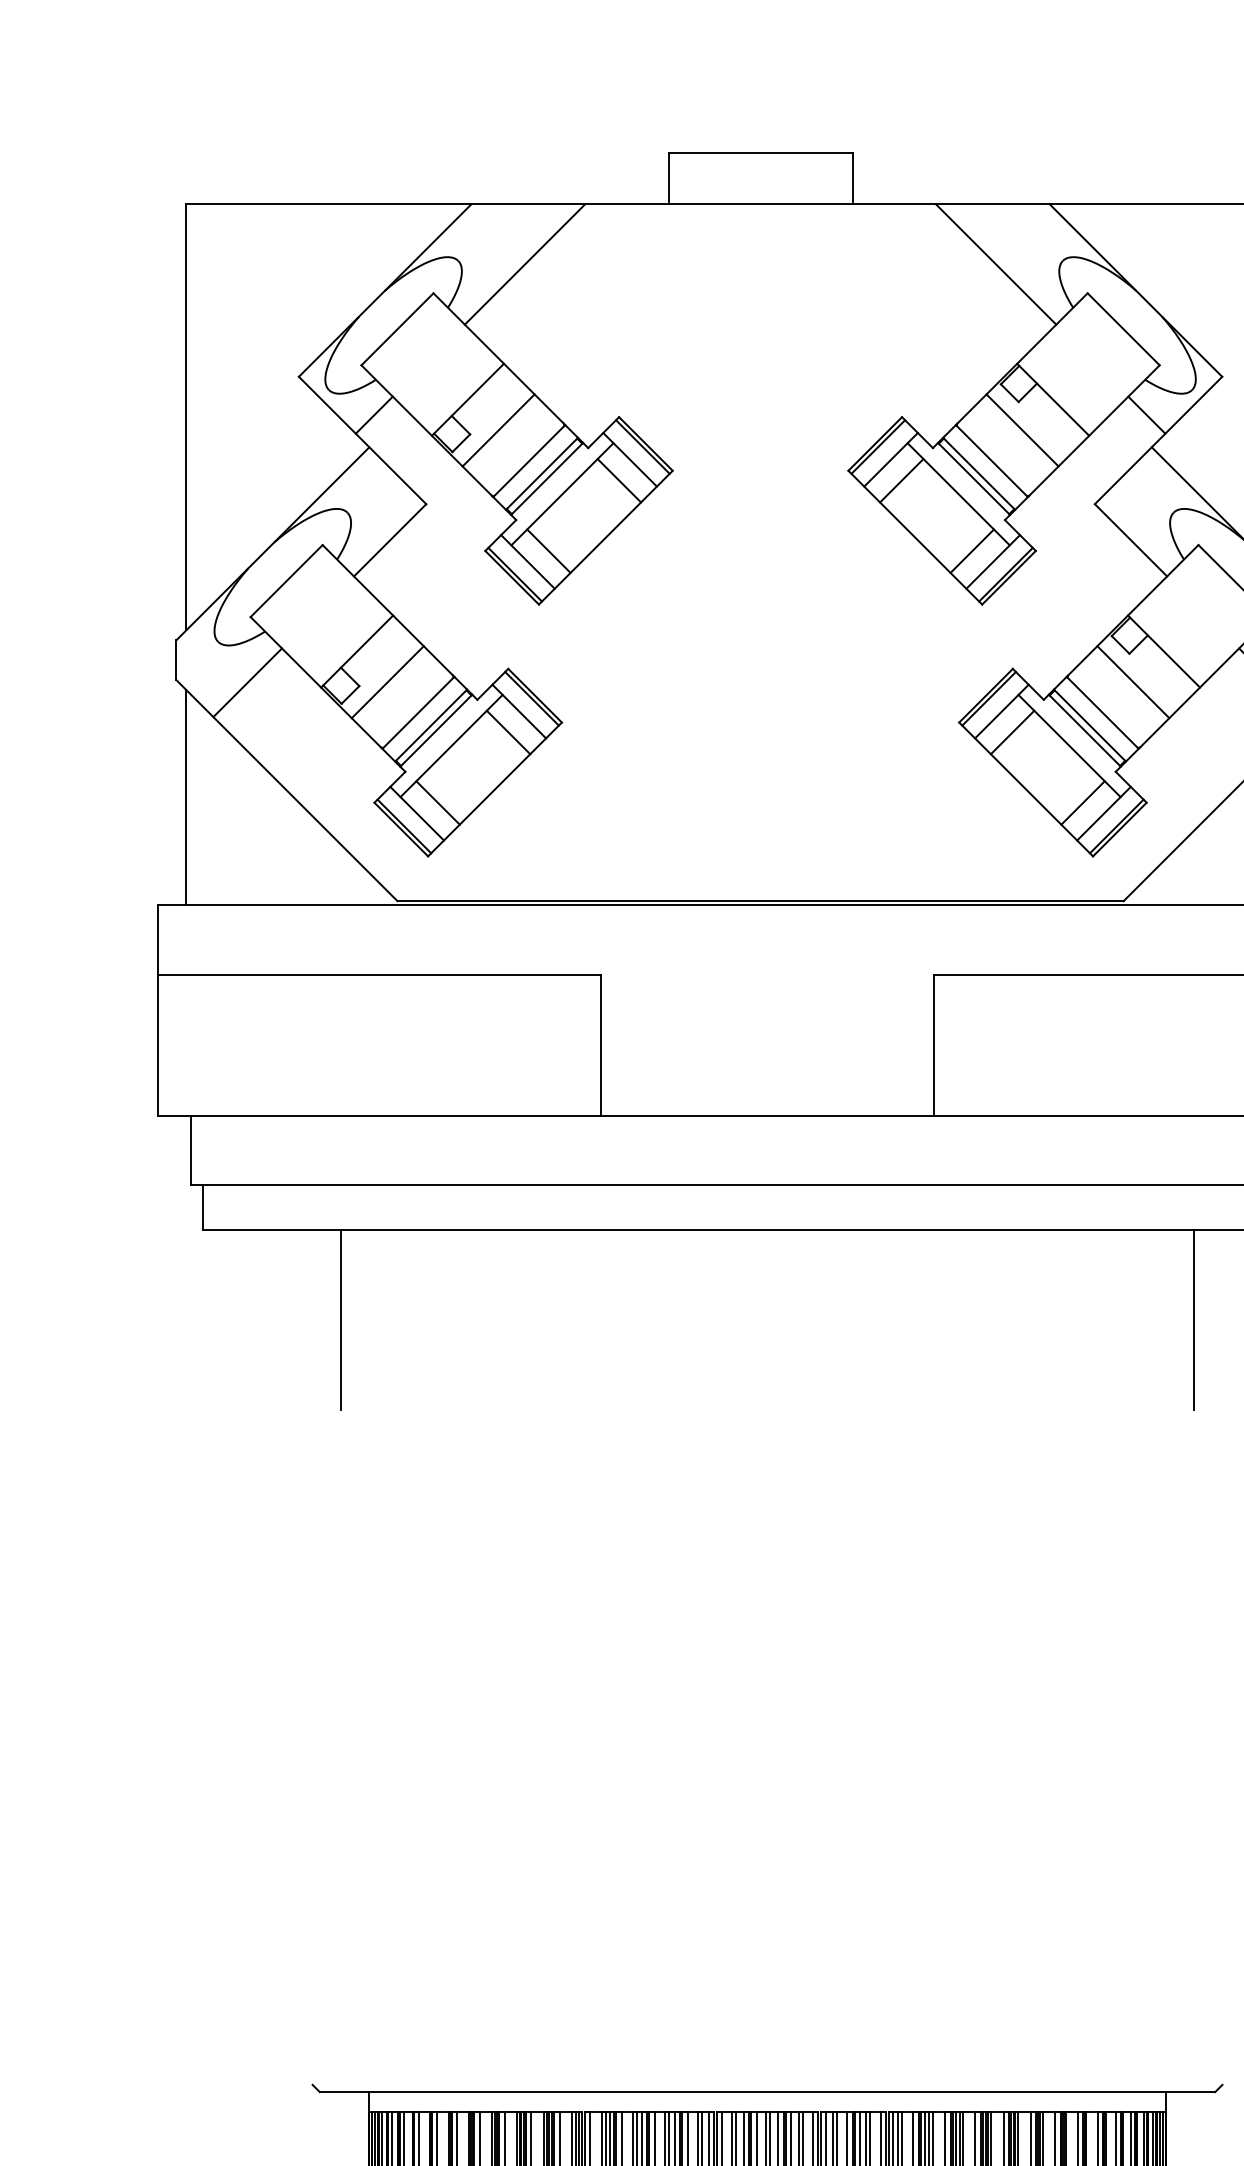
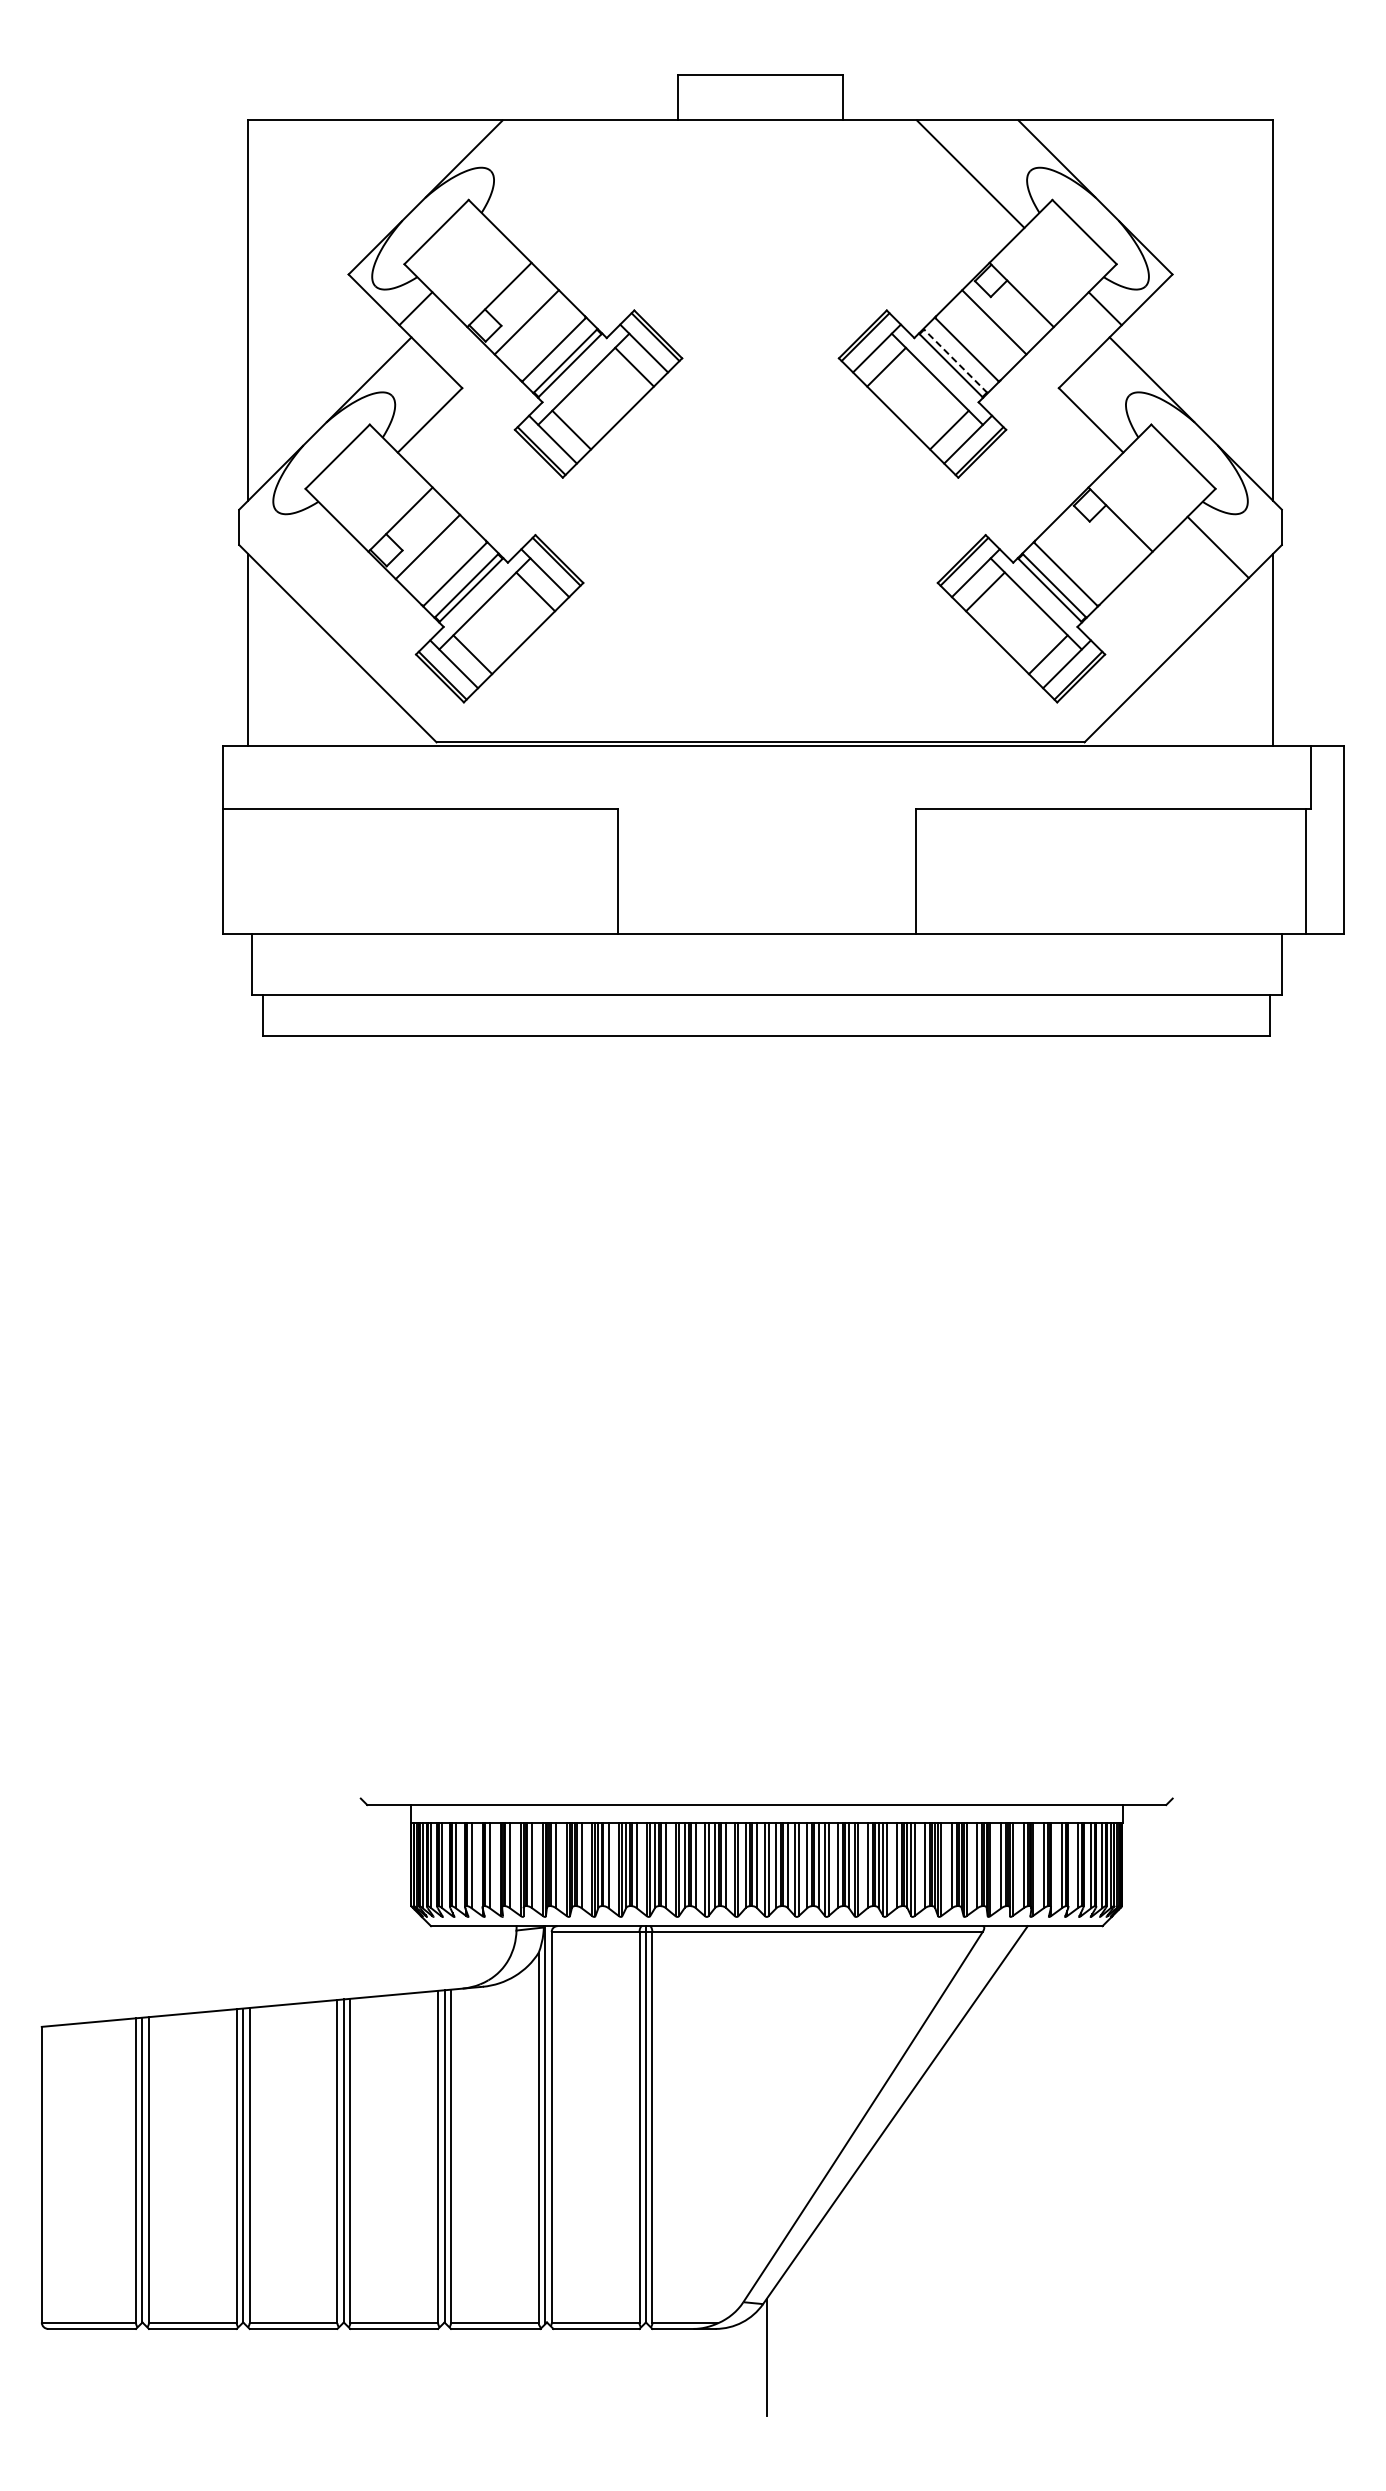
line: (525, 263) -> (550, 173), removed
line: (979, 473) -> (955, 360), solid -> dashed
line: (1133, 681) -> (1093, 546), removed
line: (247, 682) -> (302, 547), removed
line: (341, 1319) -> (386, 1115), removed
line: (1193, 1319) -> (1146, 1115), removed

